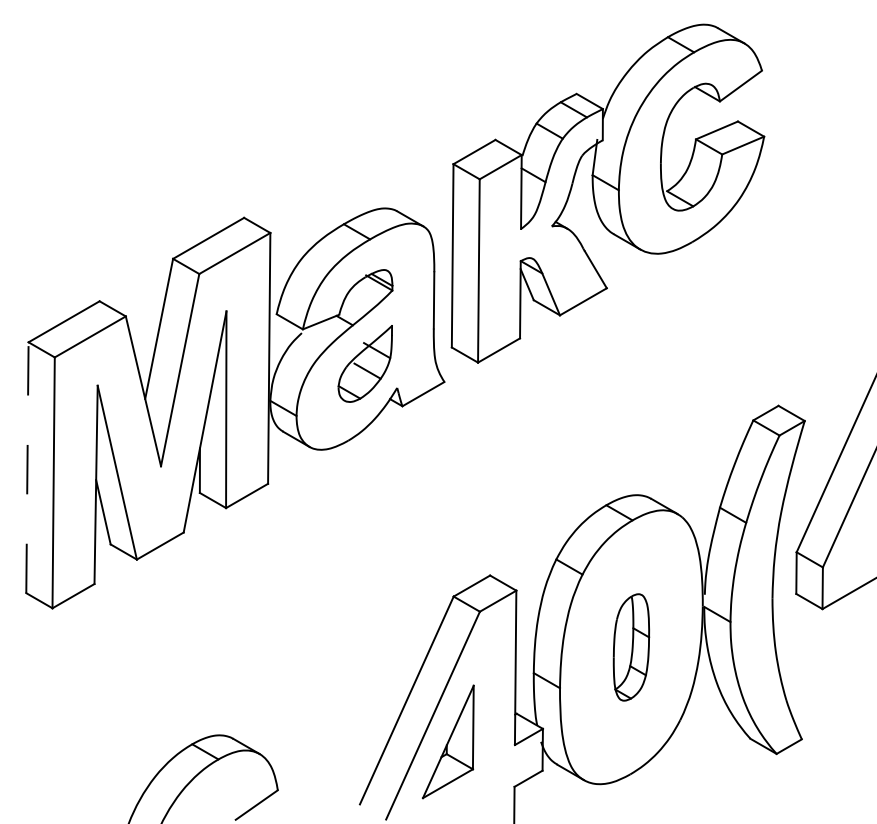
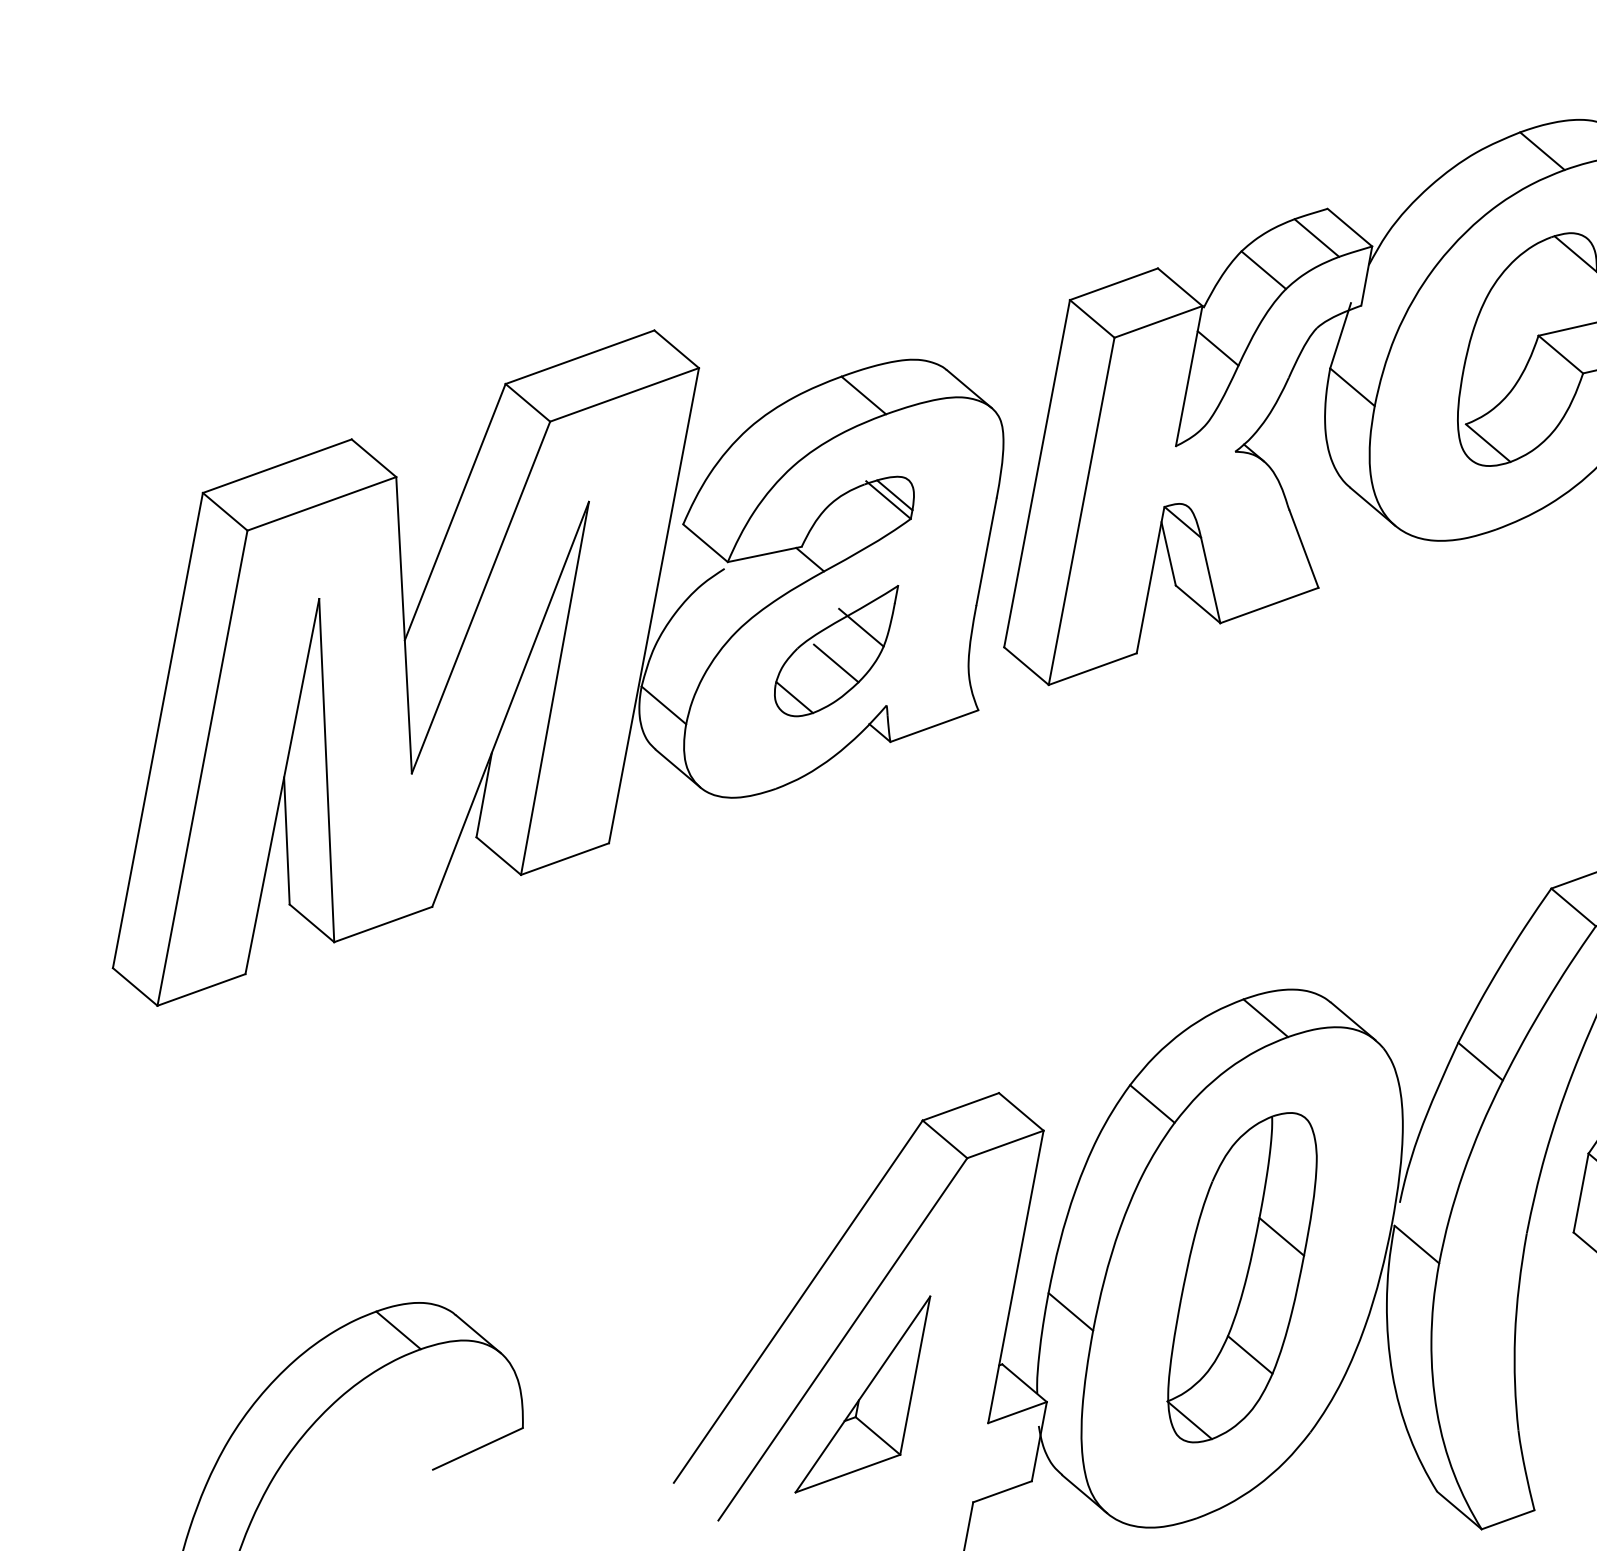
line: (27, 467) -> (158, 730), dashed -> solid
part: (631, 647) -> (1242, 1277), size x1.67

